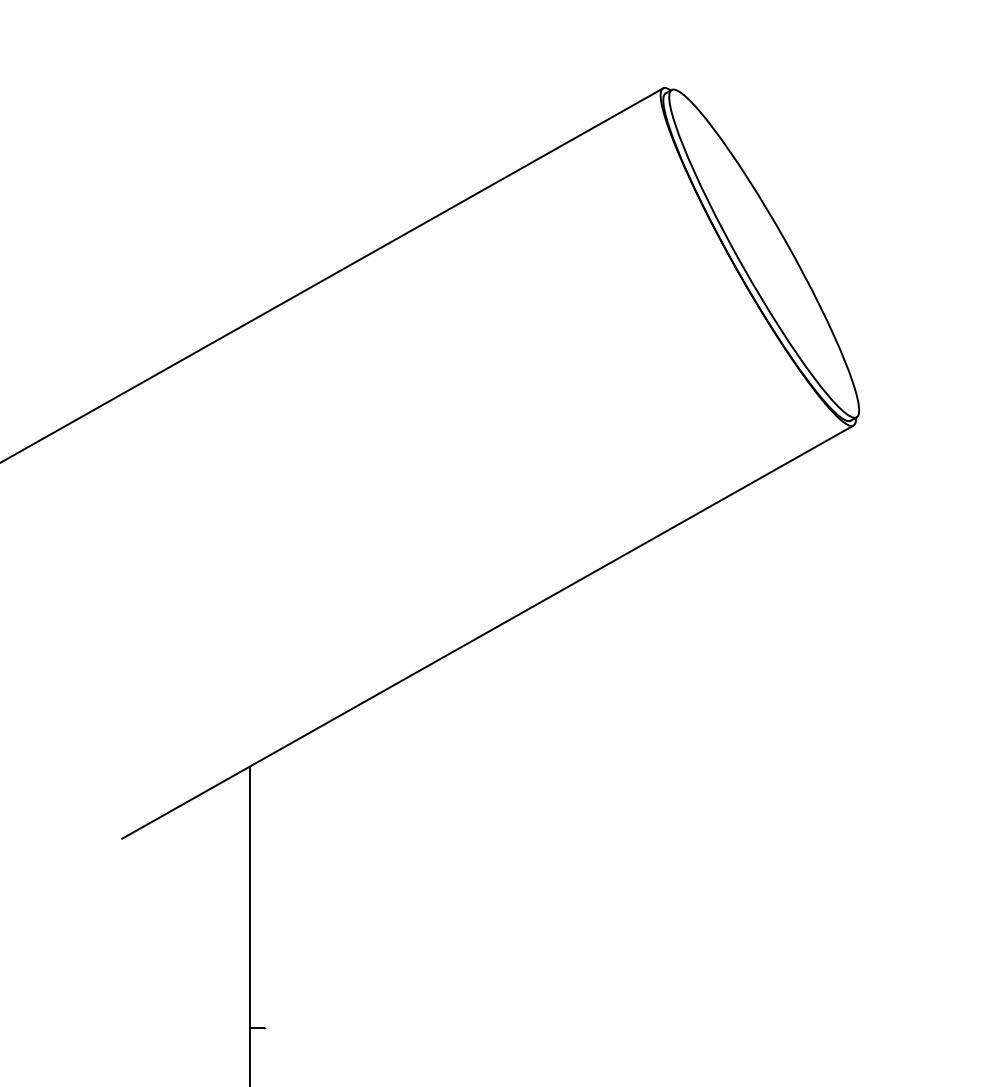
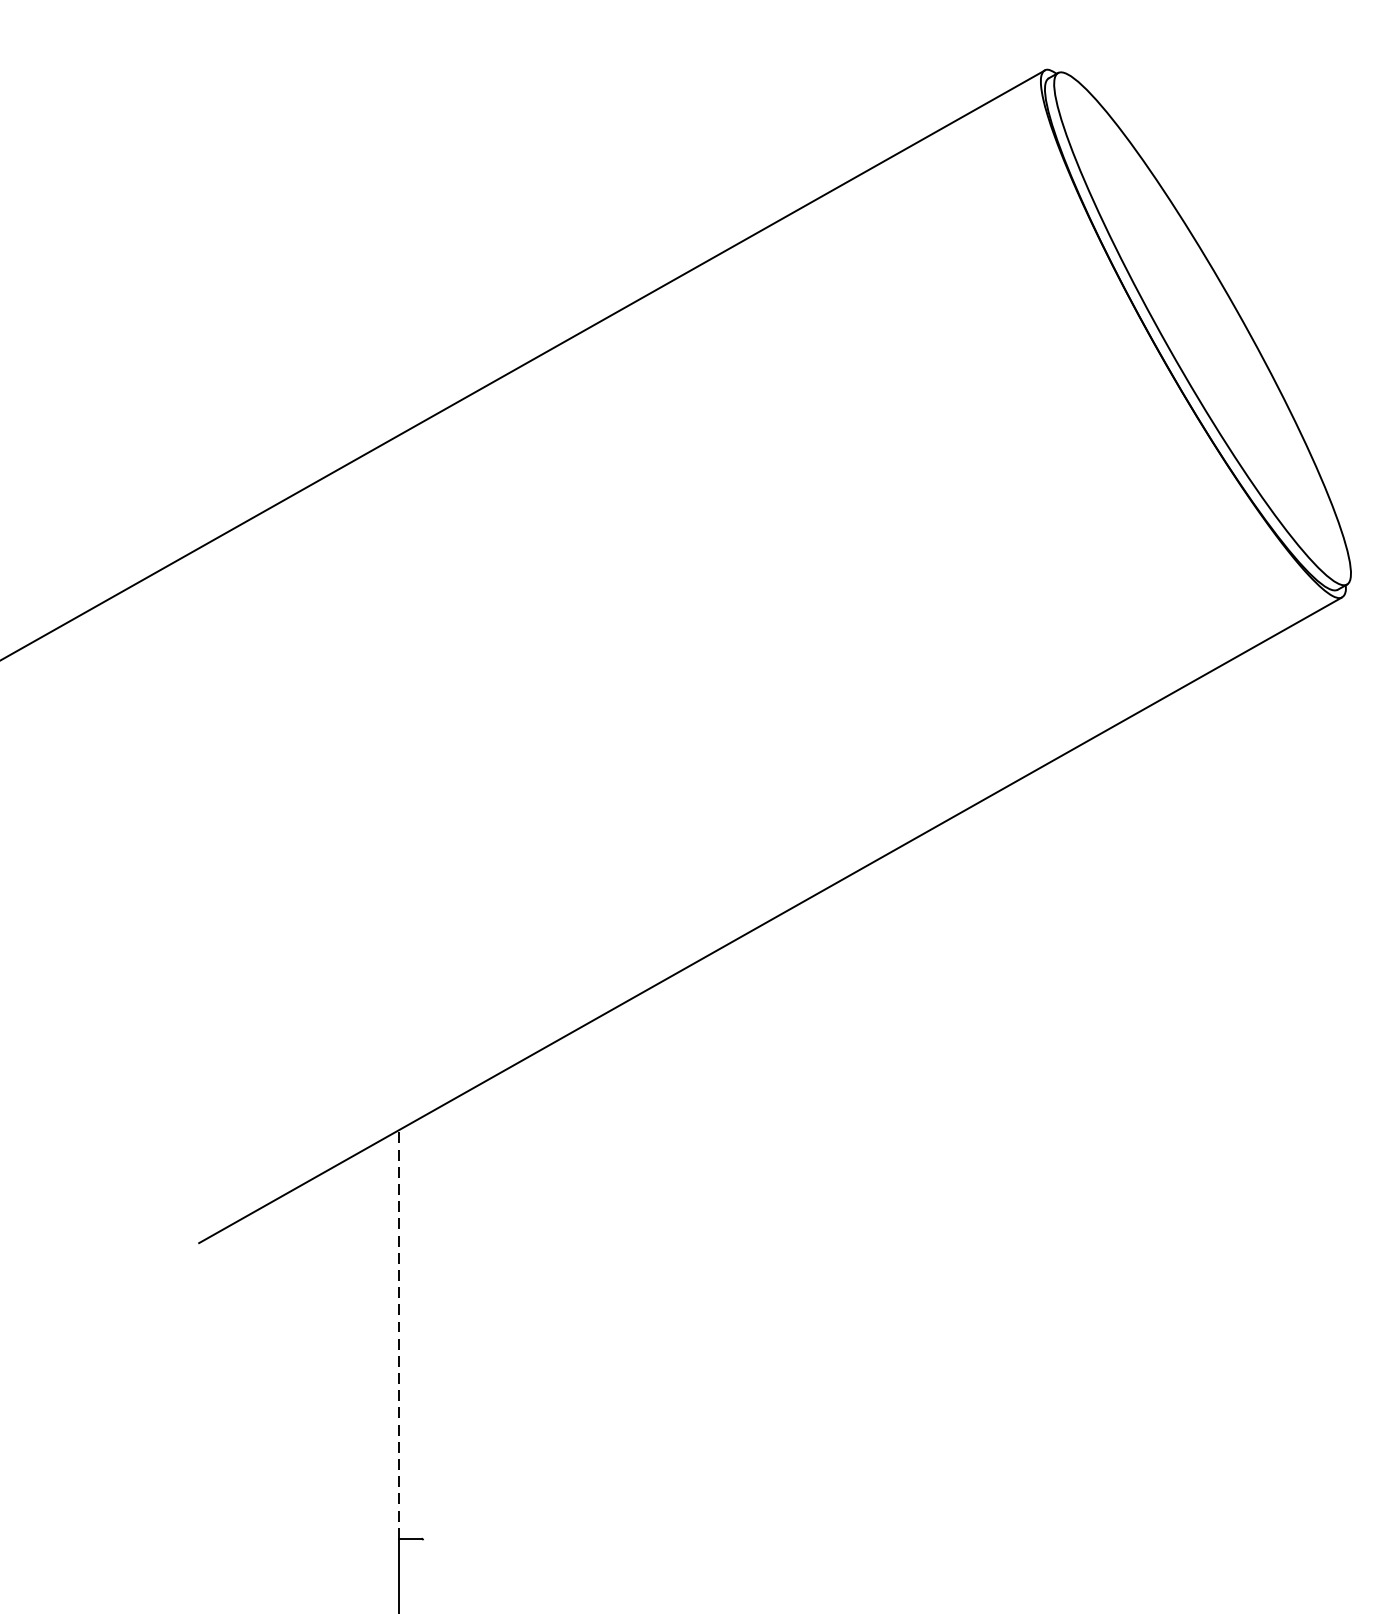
line: (250, 897) -> (400, 1334), solid -> dashed

